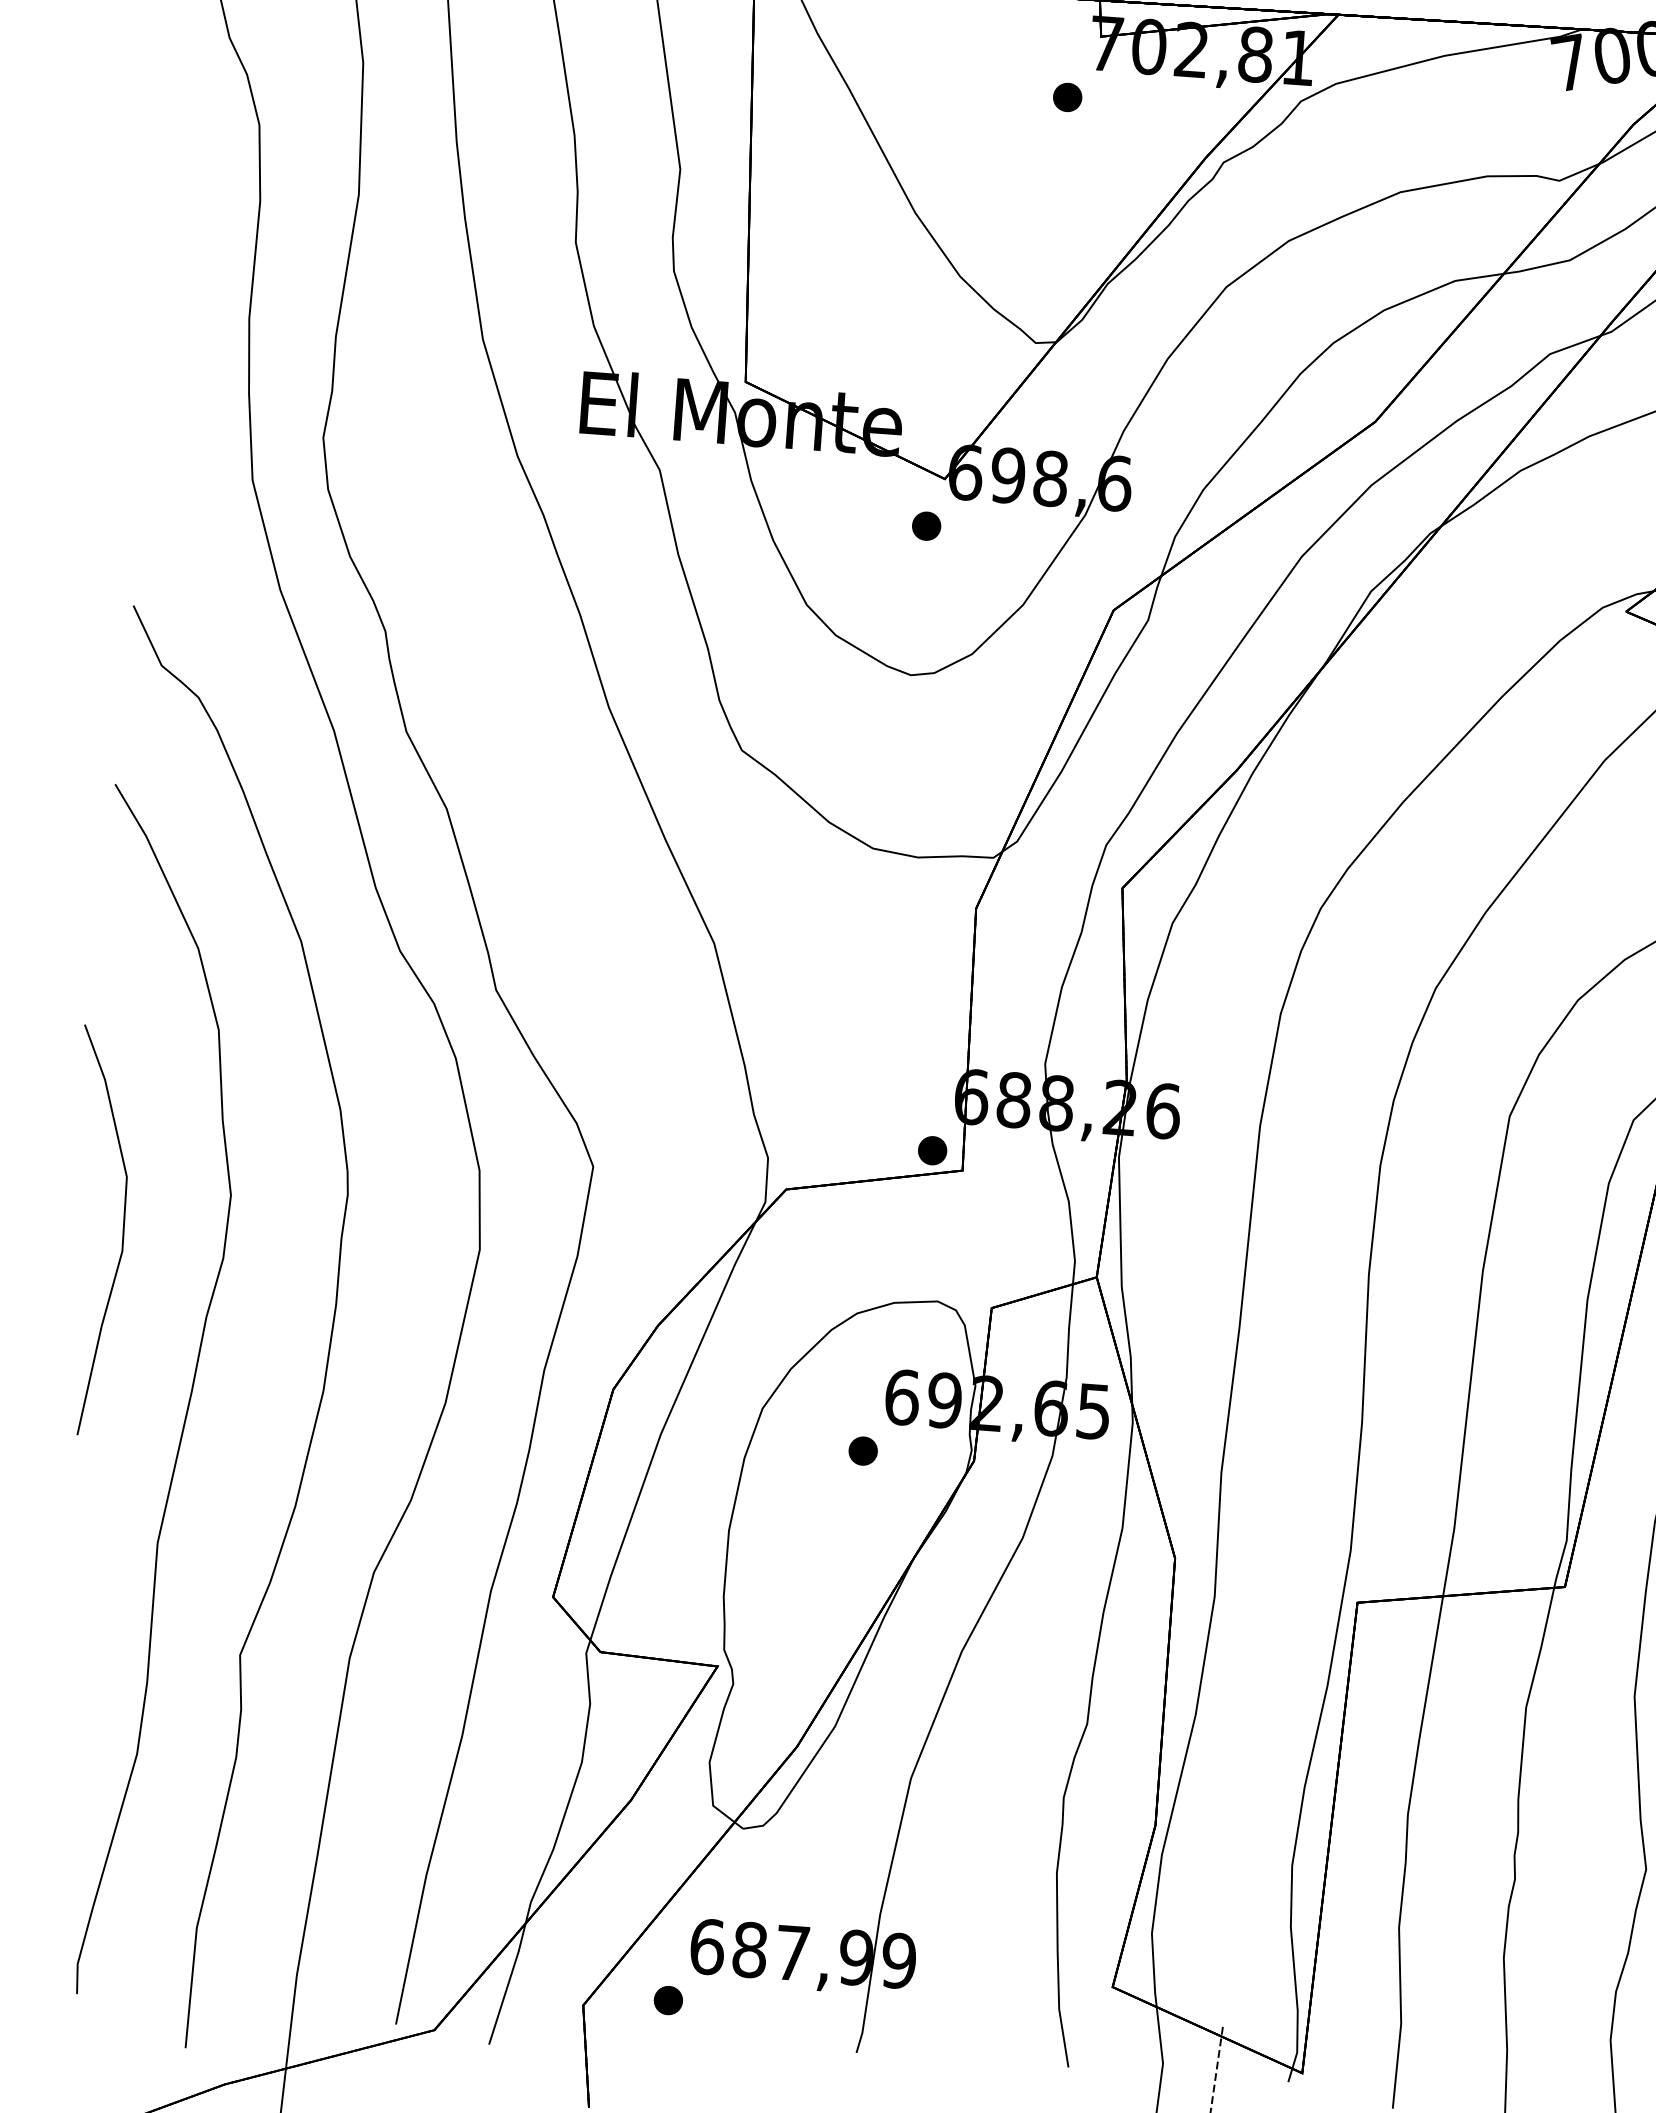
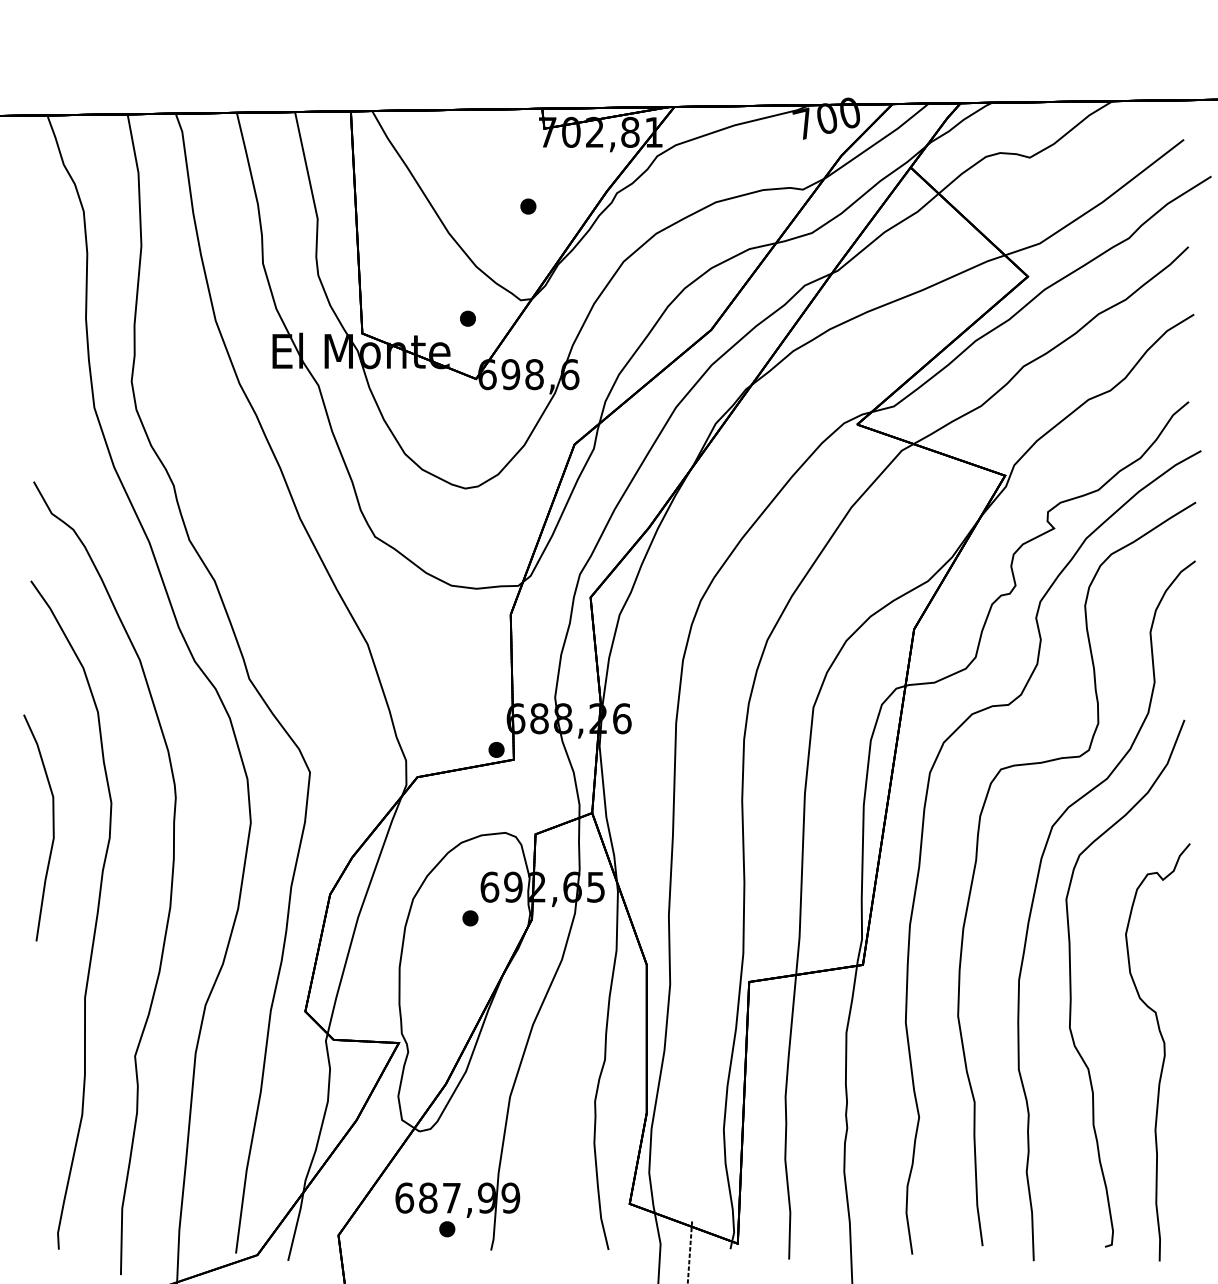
part: (1067, 97) -> (528, 206), moved
part: (925, 525) -> (467, 318), moved
part: (668, 2000) -> (447, 1229), moved

